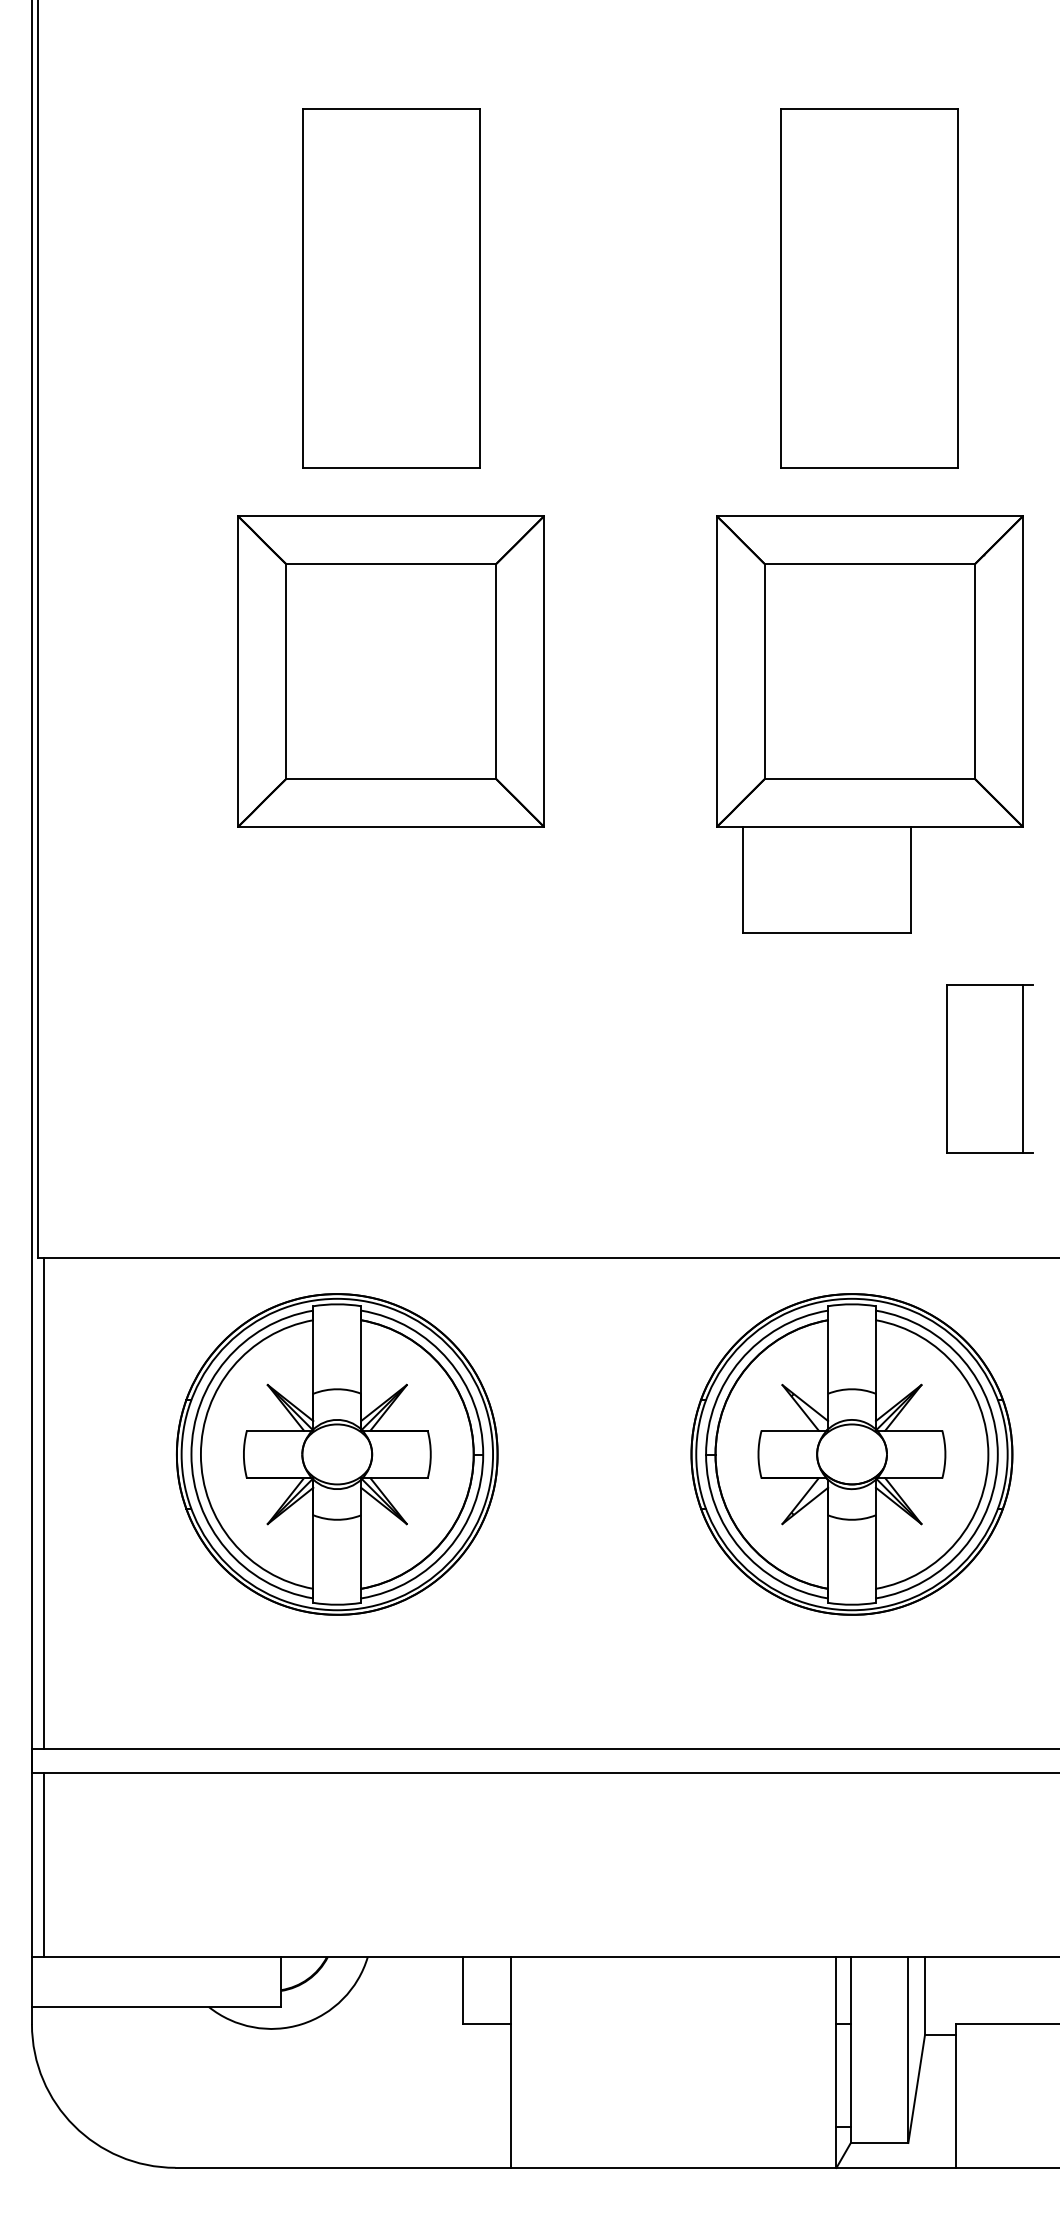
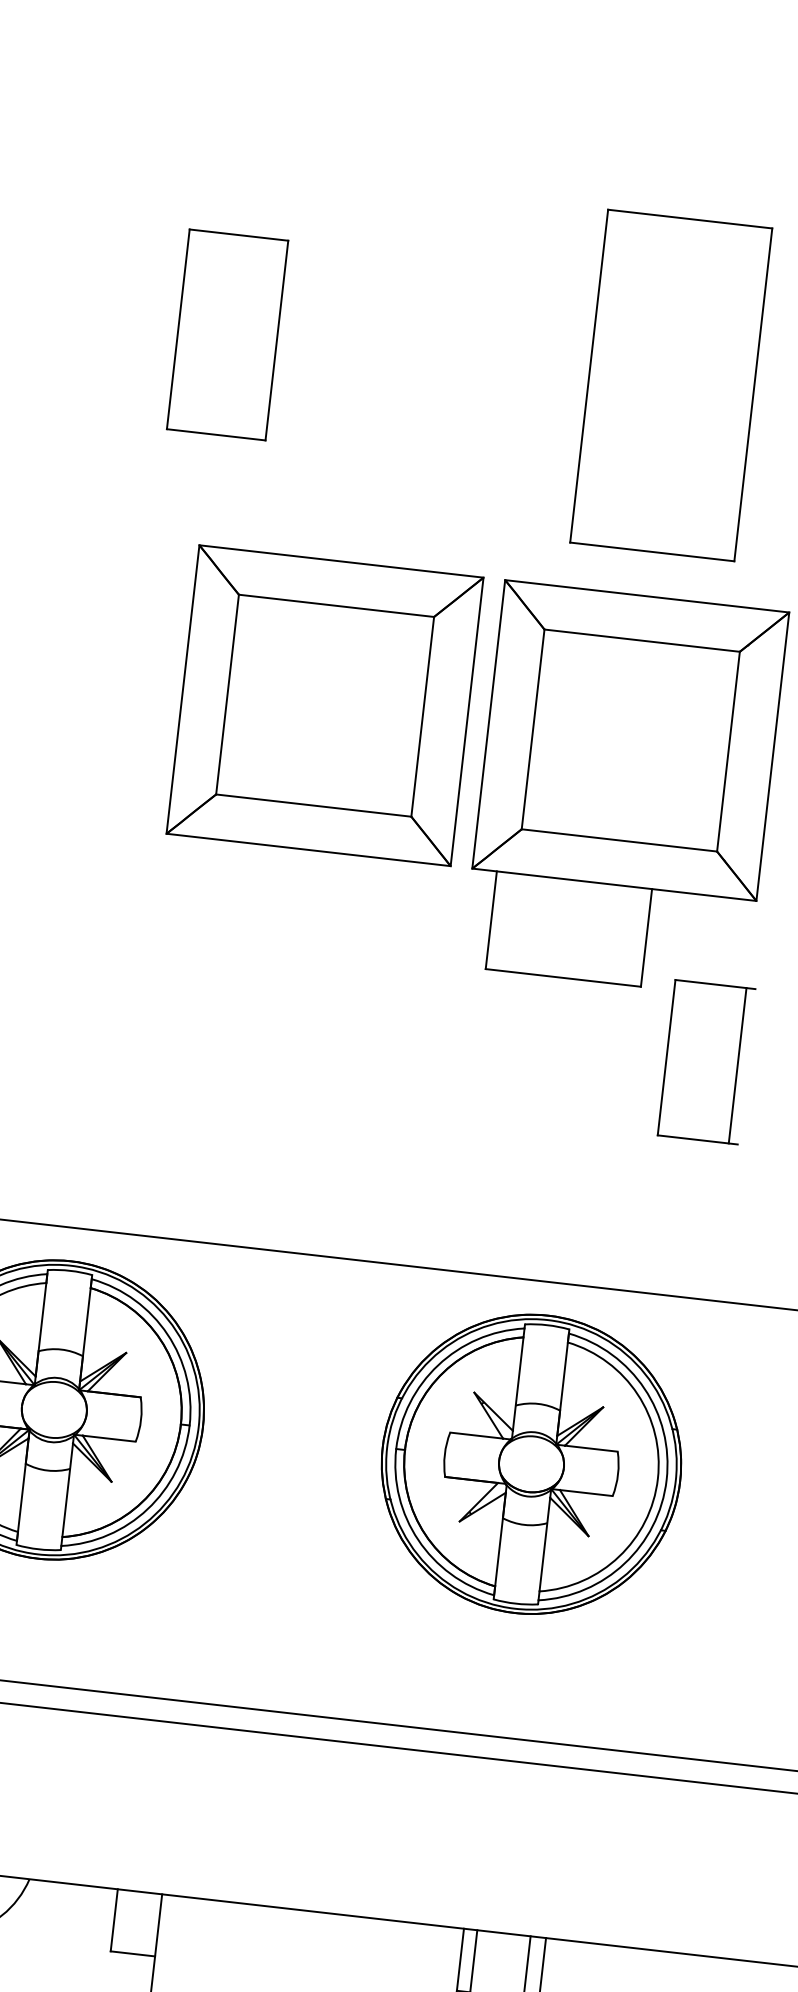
part: (391, 288) -> (227, 334), size x0.6
part: (390, 671) -> (324, 705), moved
part: (989, 1068) -> (706, 1061), moved

